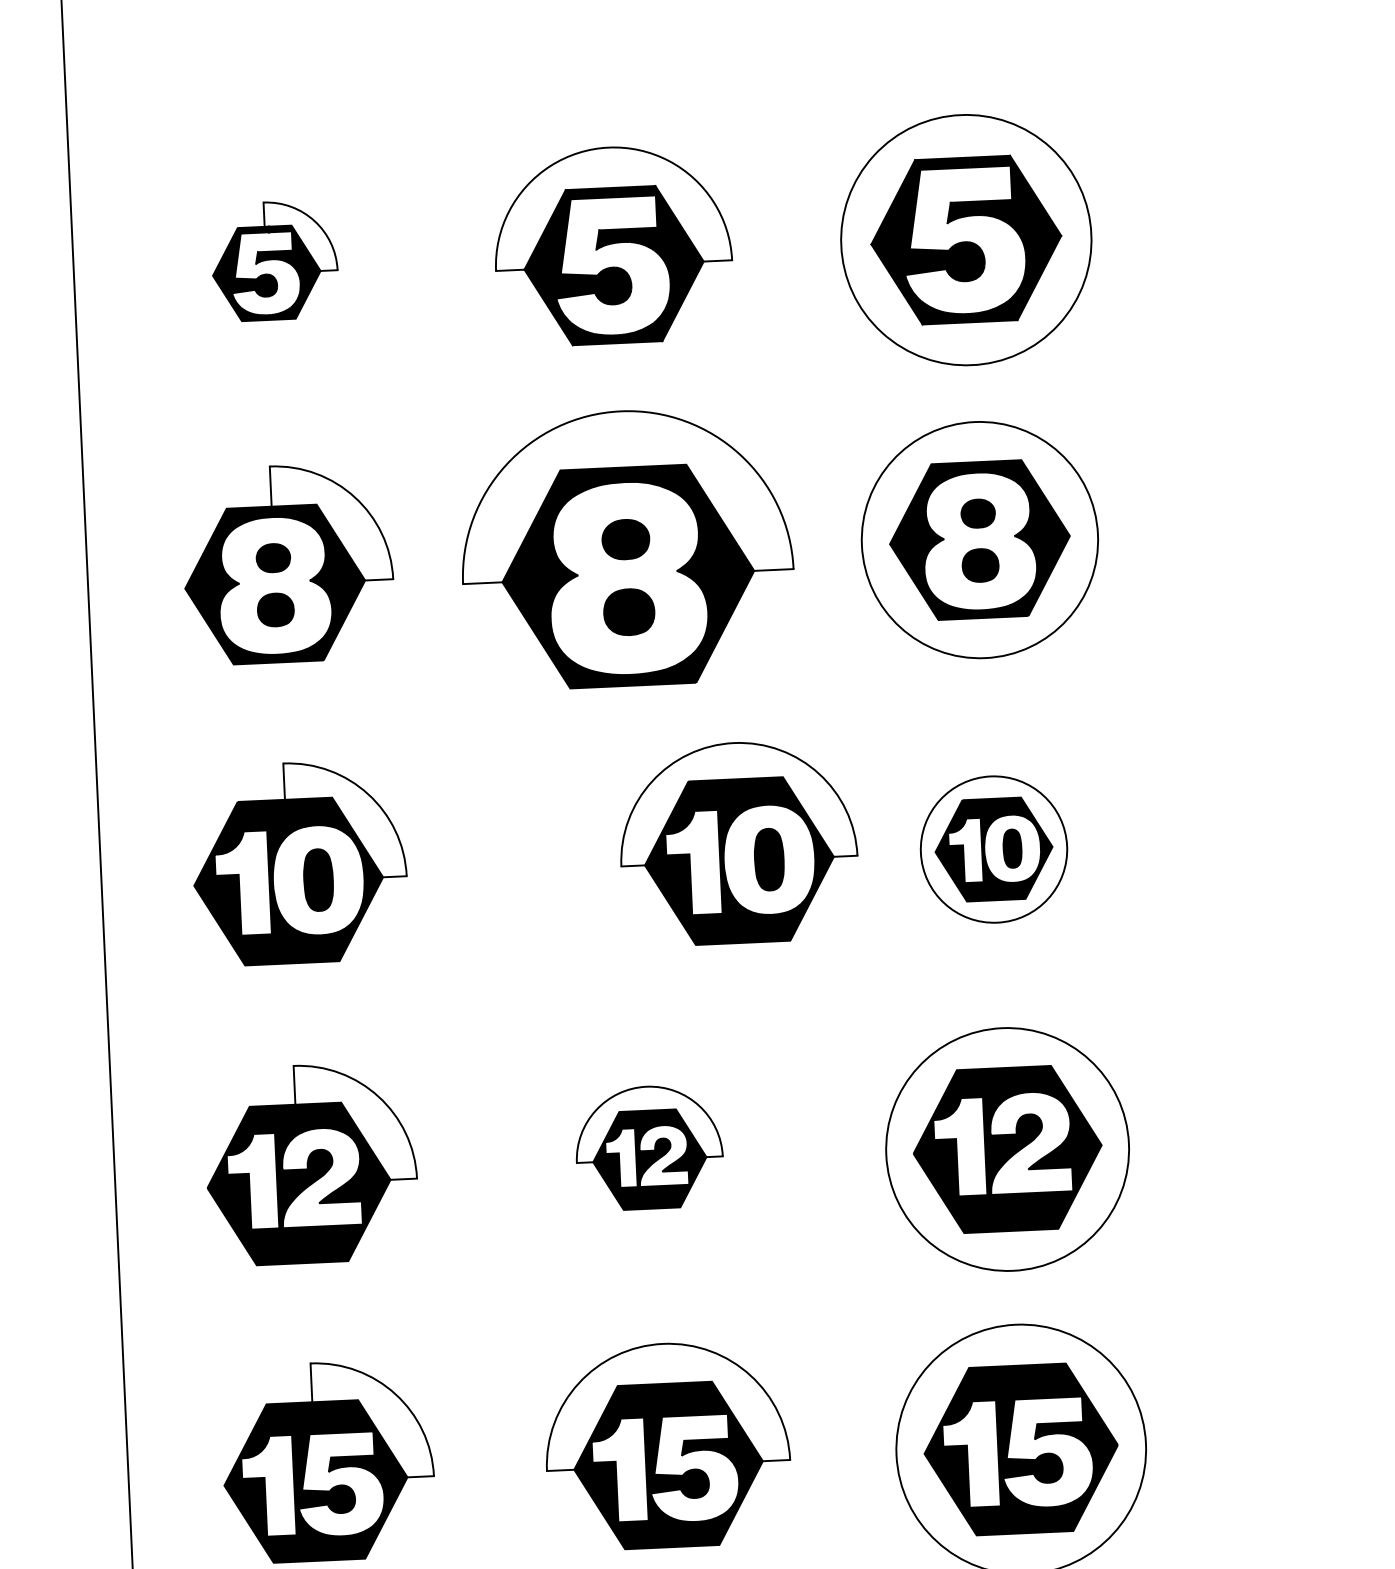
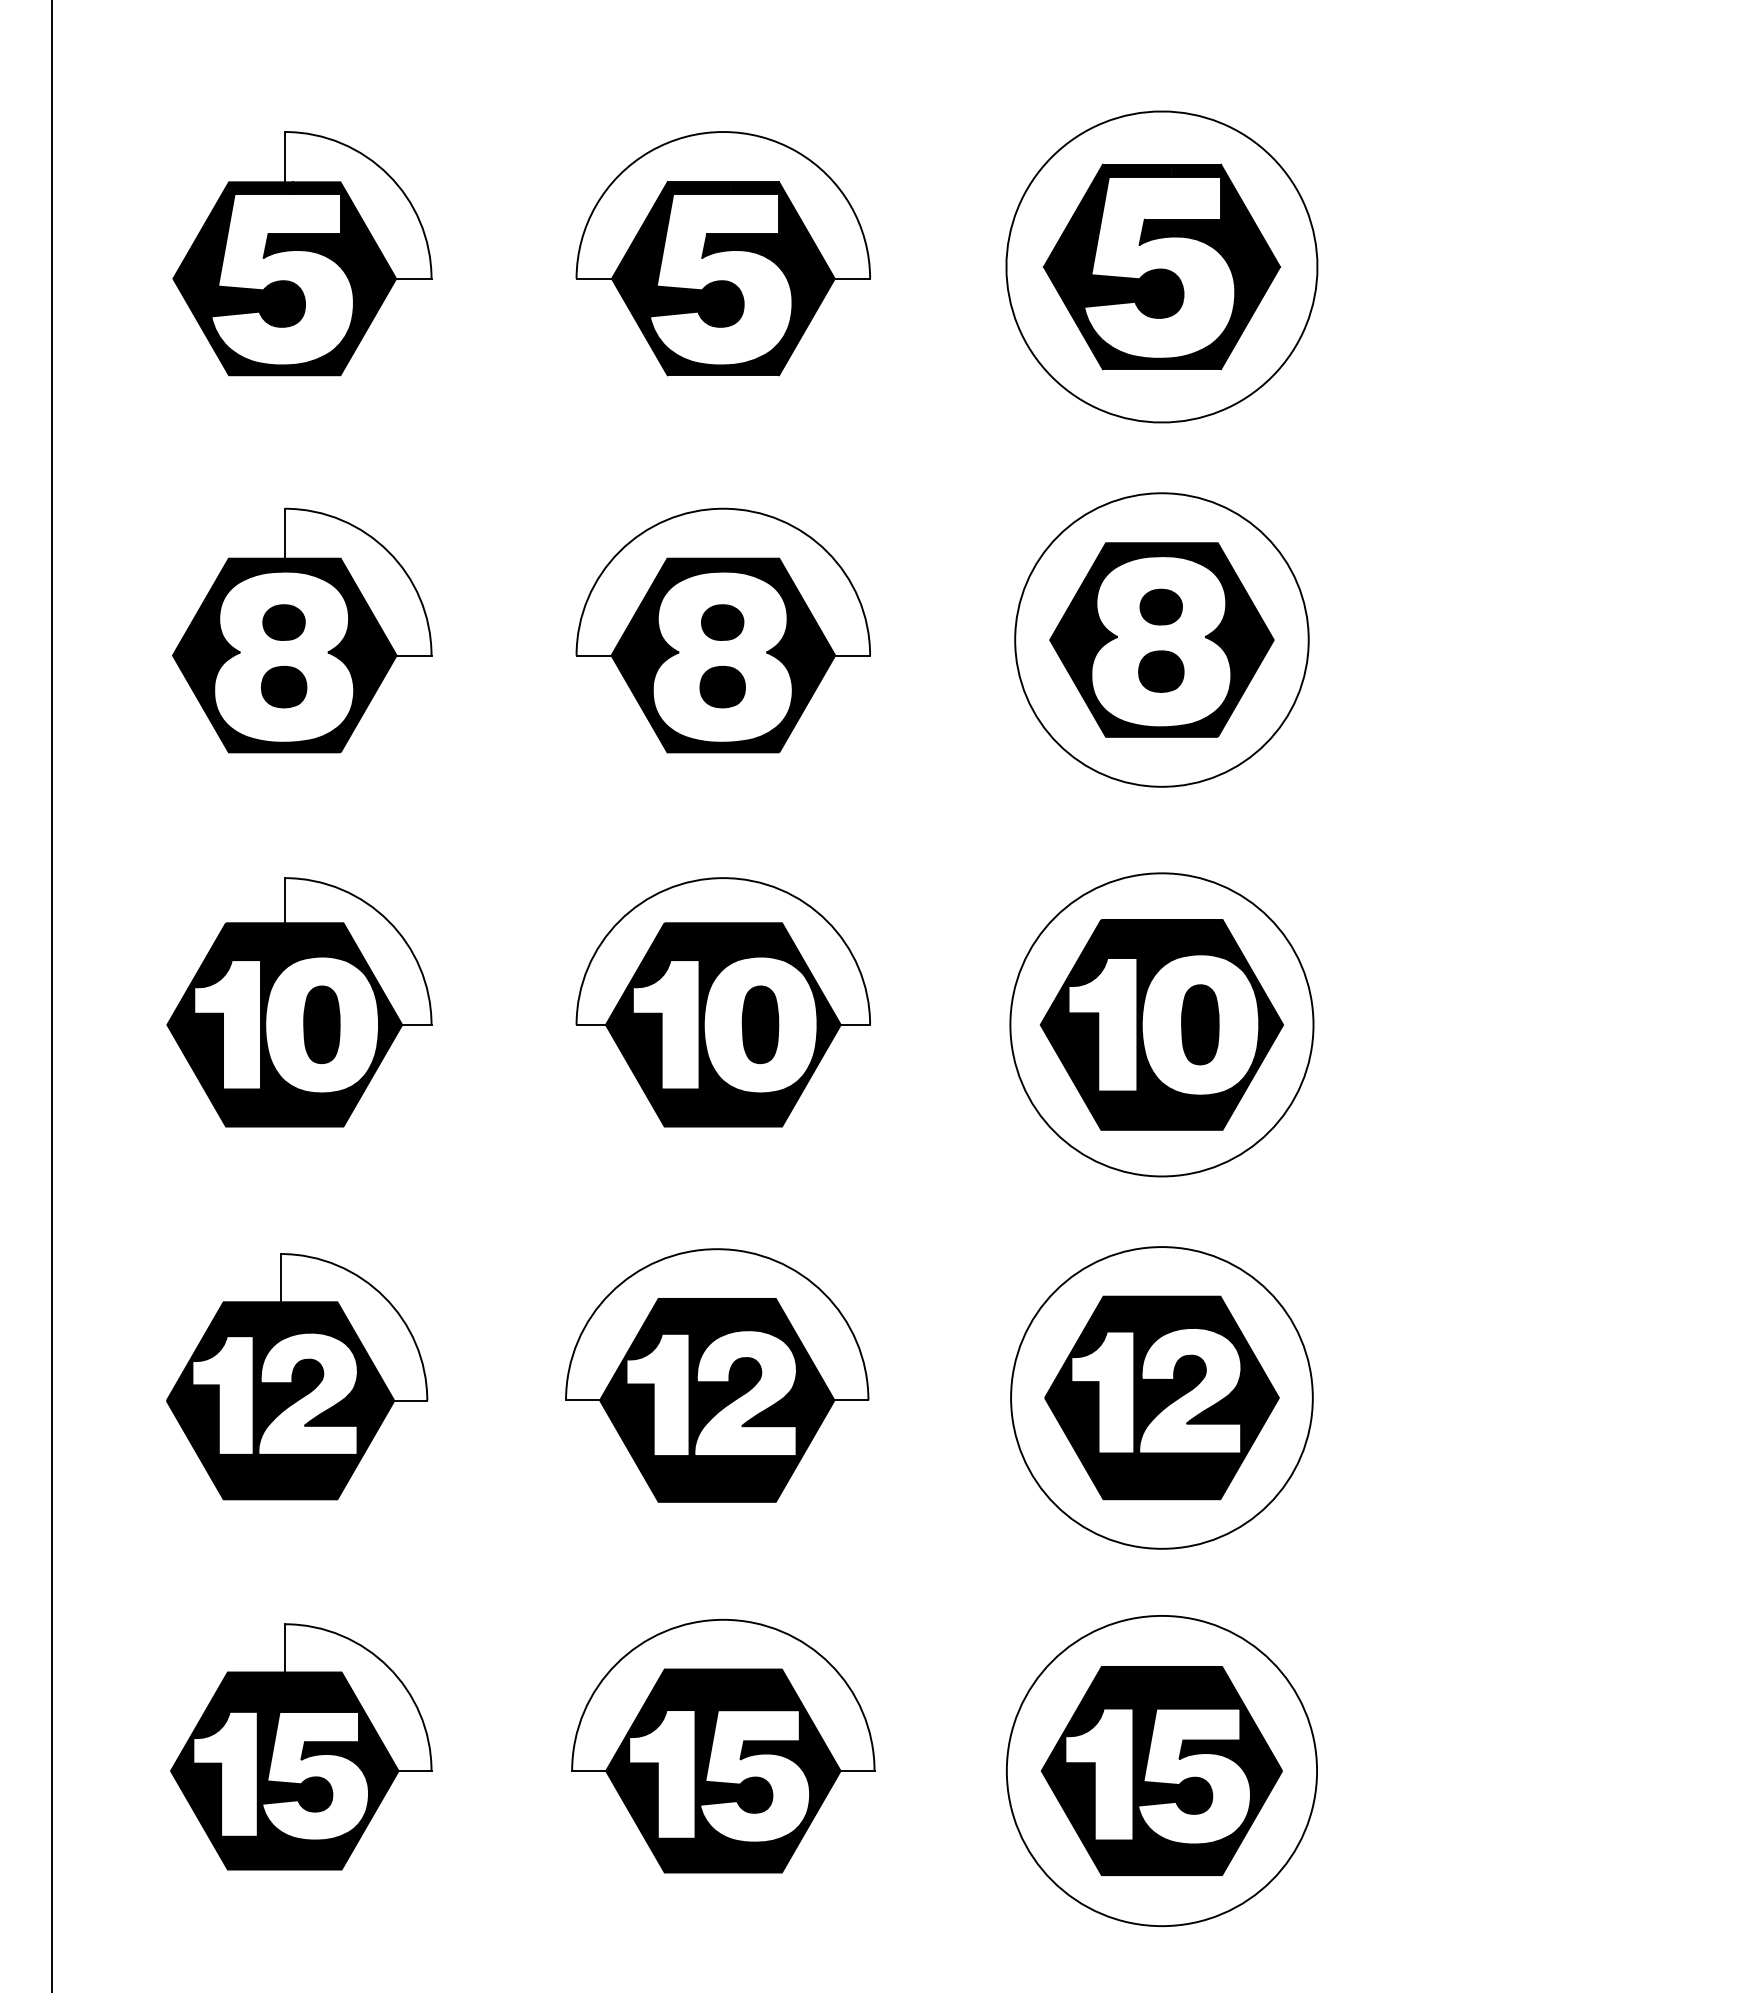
part: (274, 260) -> (302, 253), size x1.67
part: (626, 548) -> (722, 630), size x0.71
part: (737, 843) -> (722, 1002), moved
part: (993, 849) -> (1161, 1024), size x1.67
part: (649, 1147) -> (717, 1375), size x1.67

